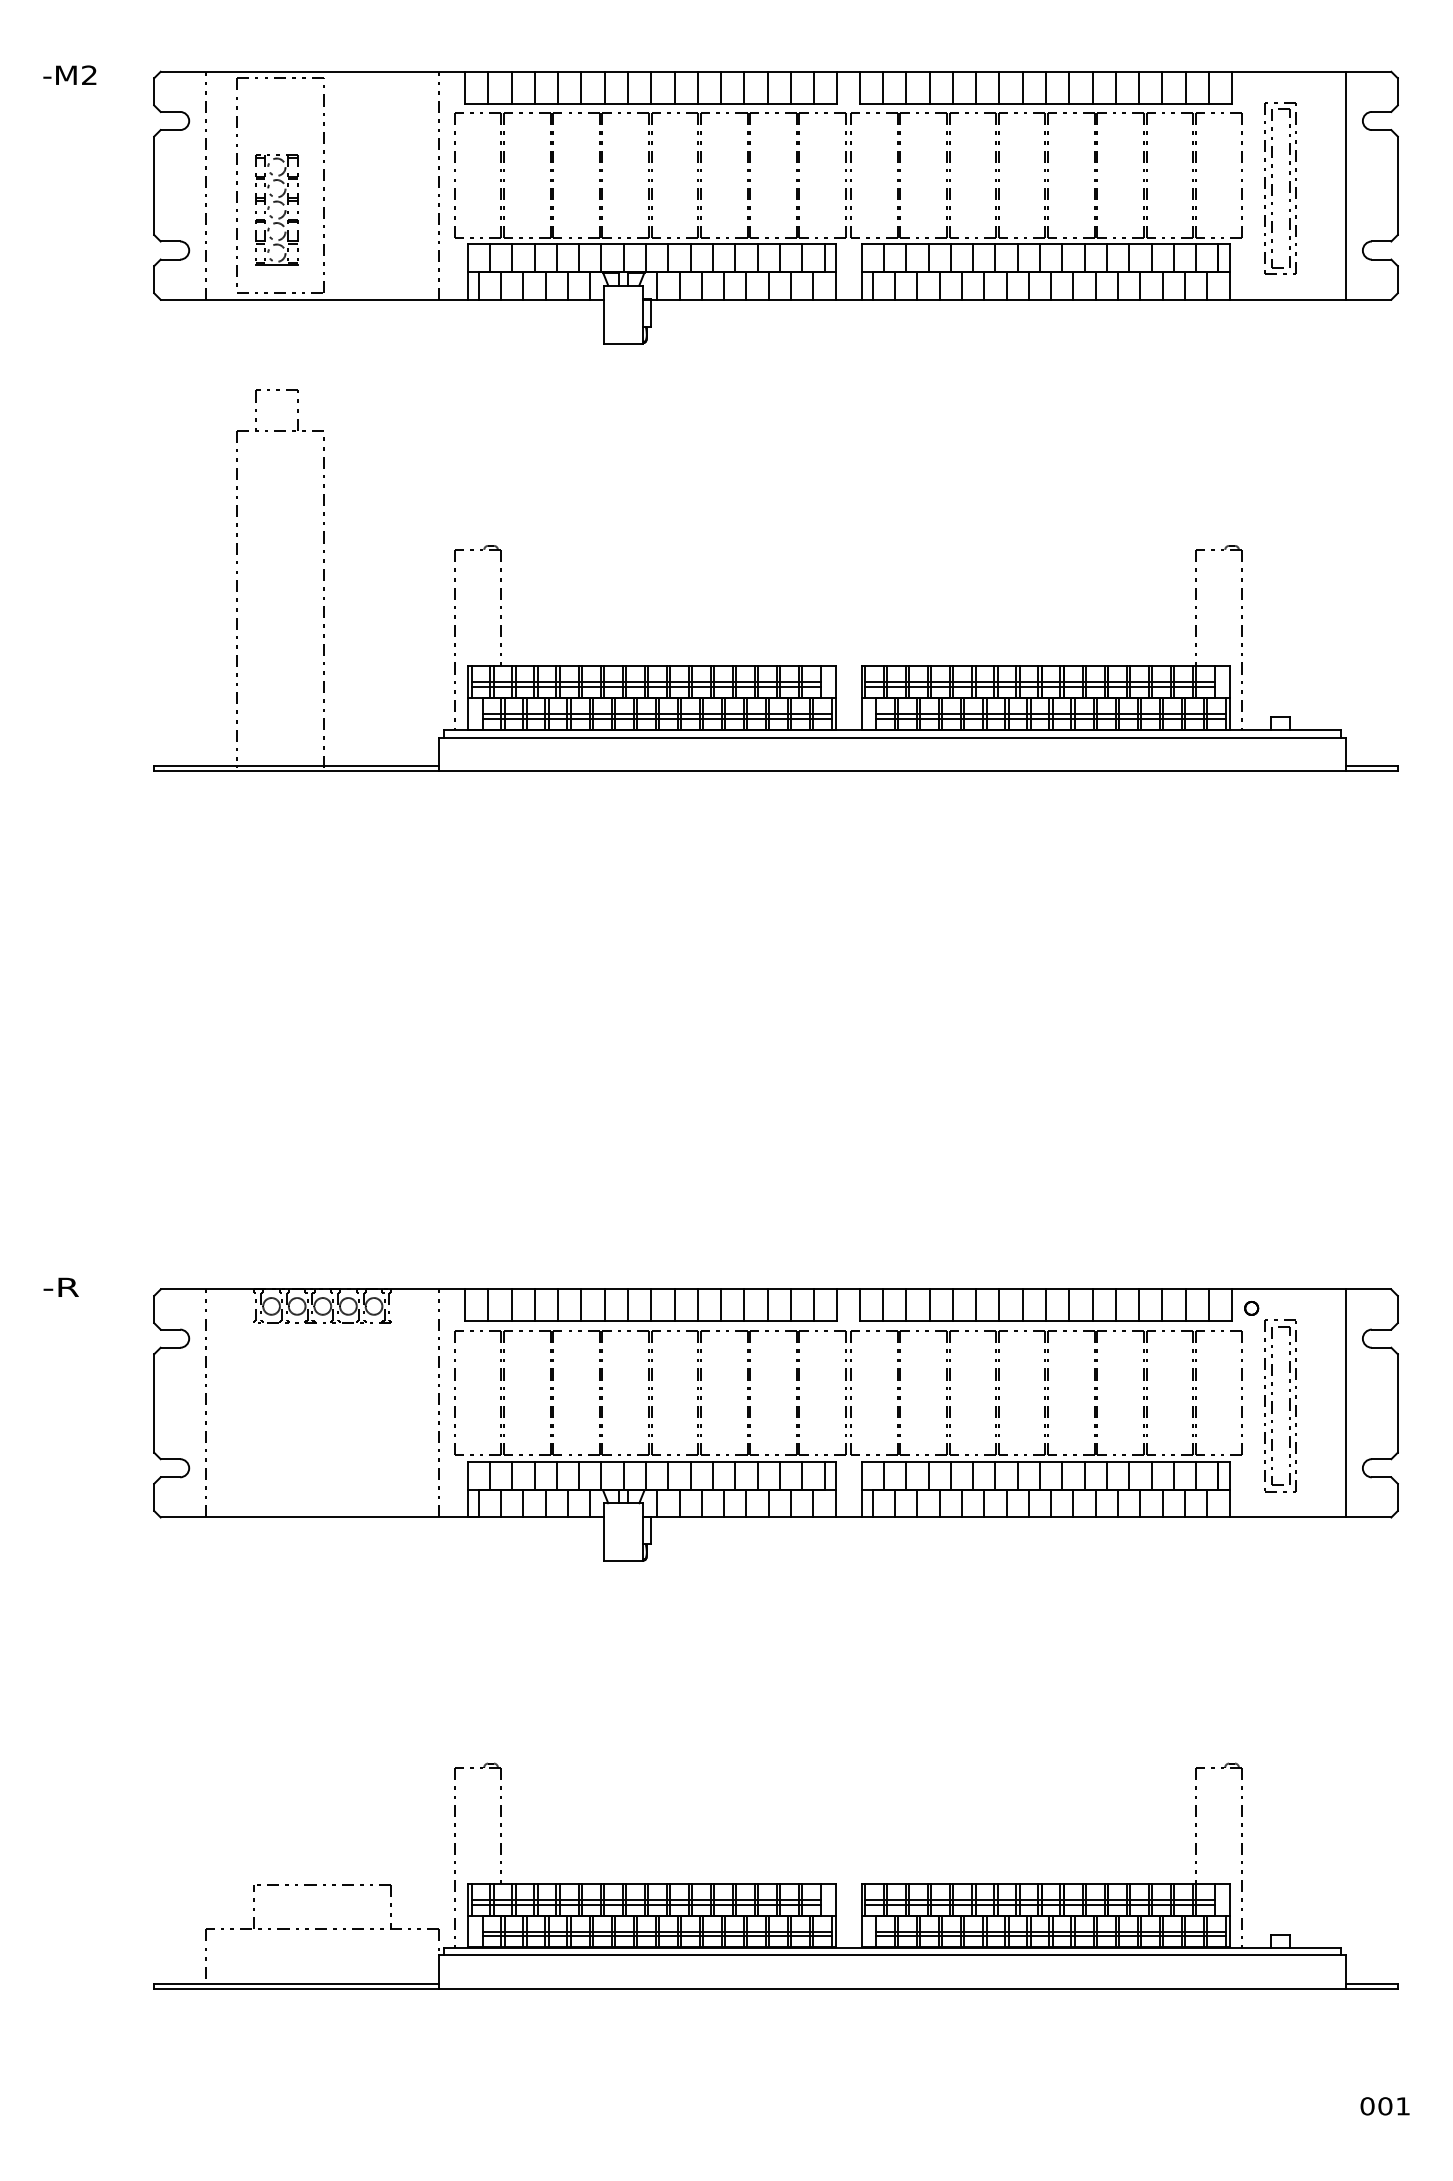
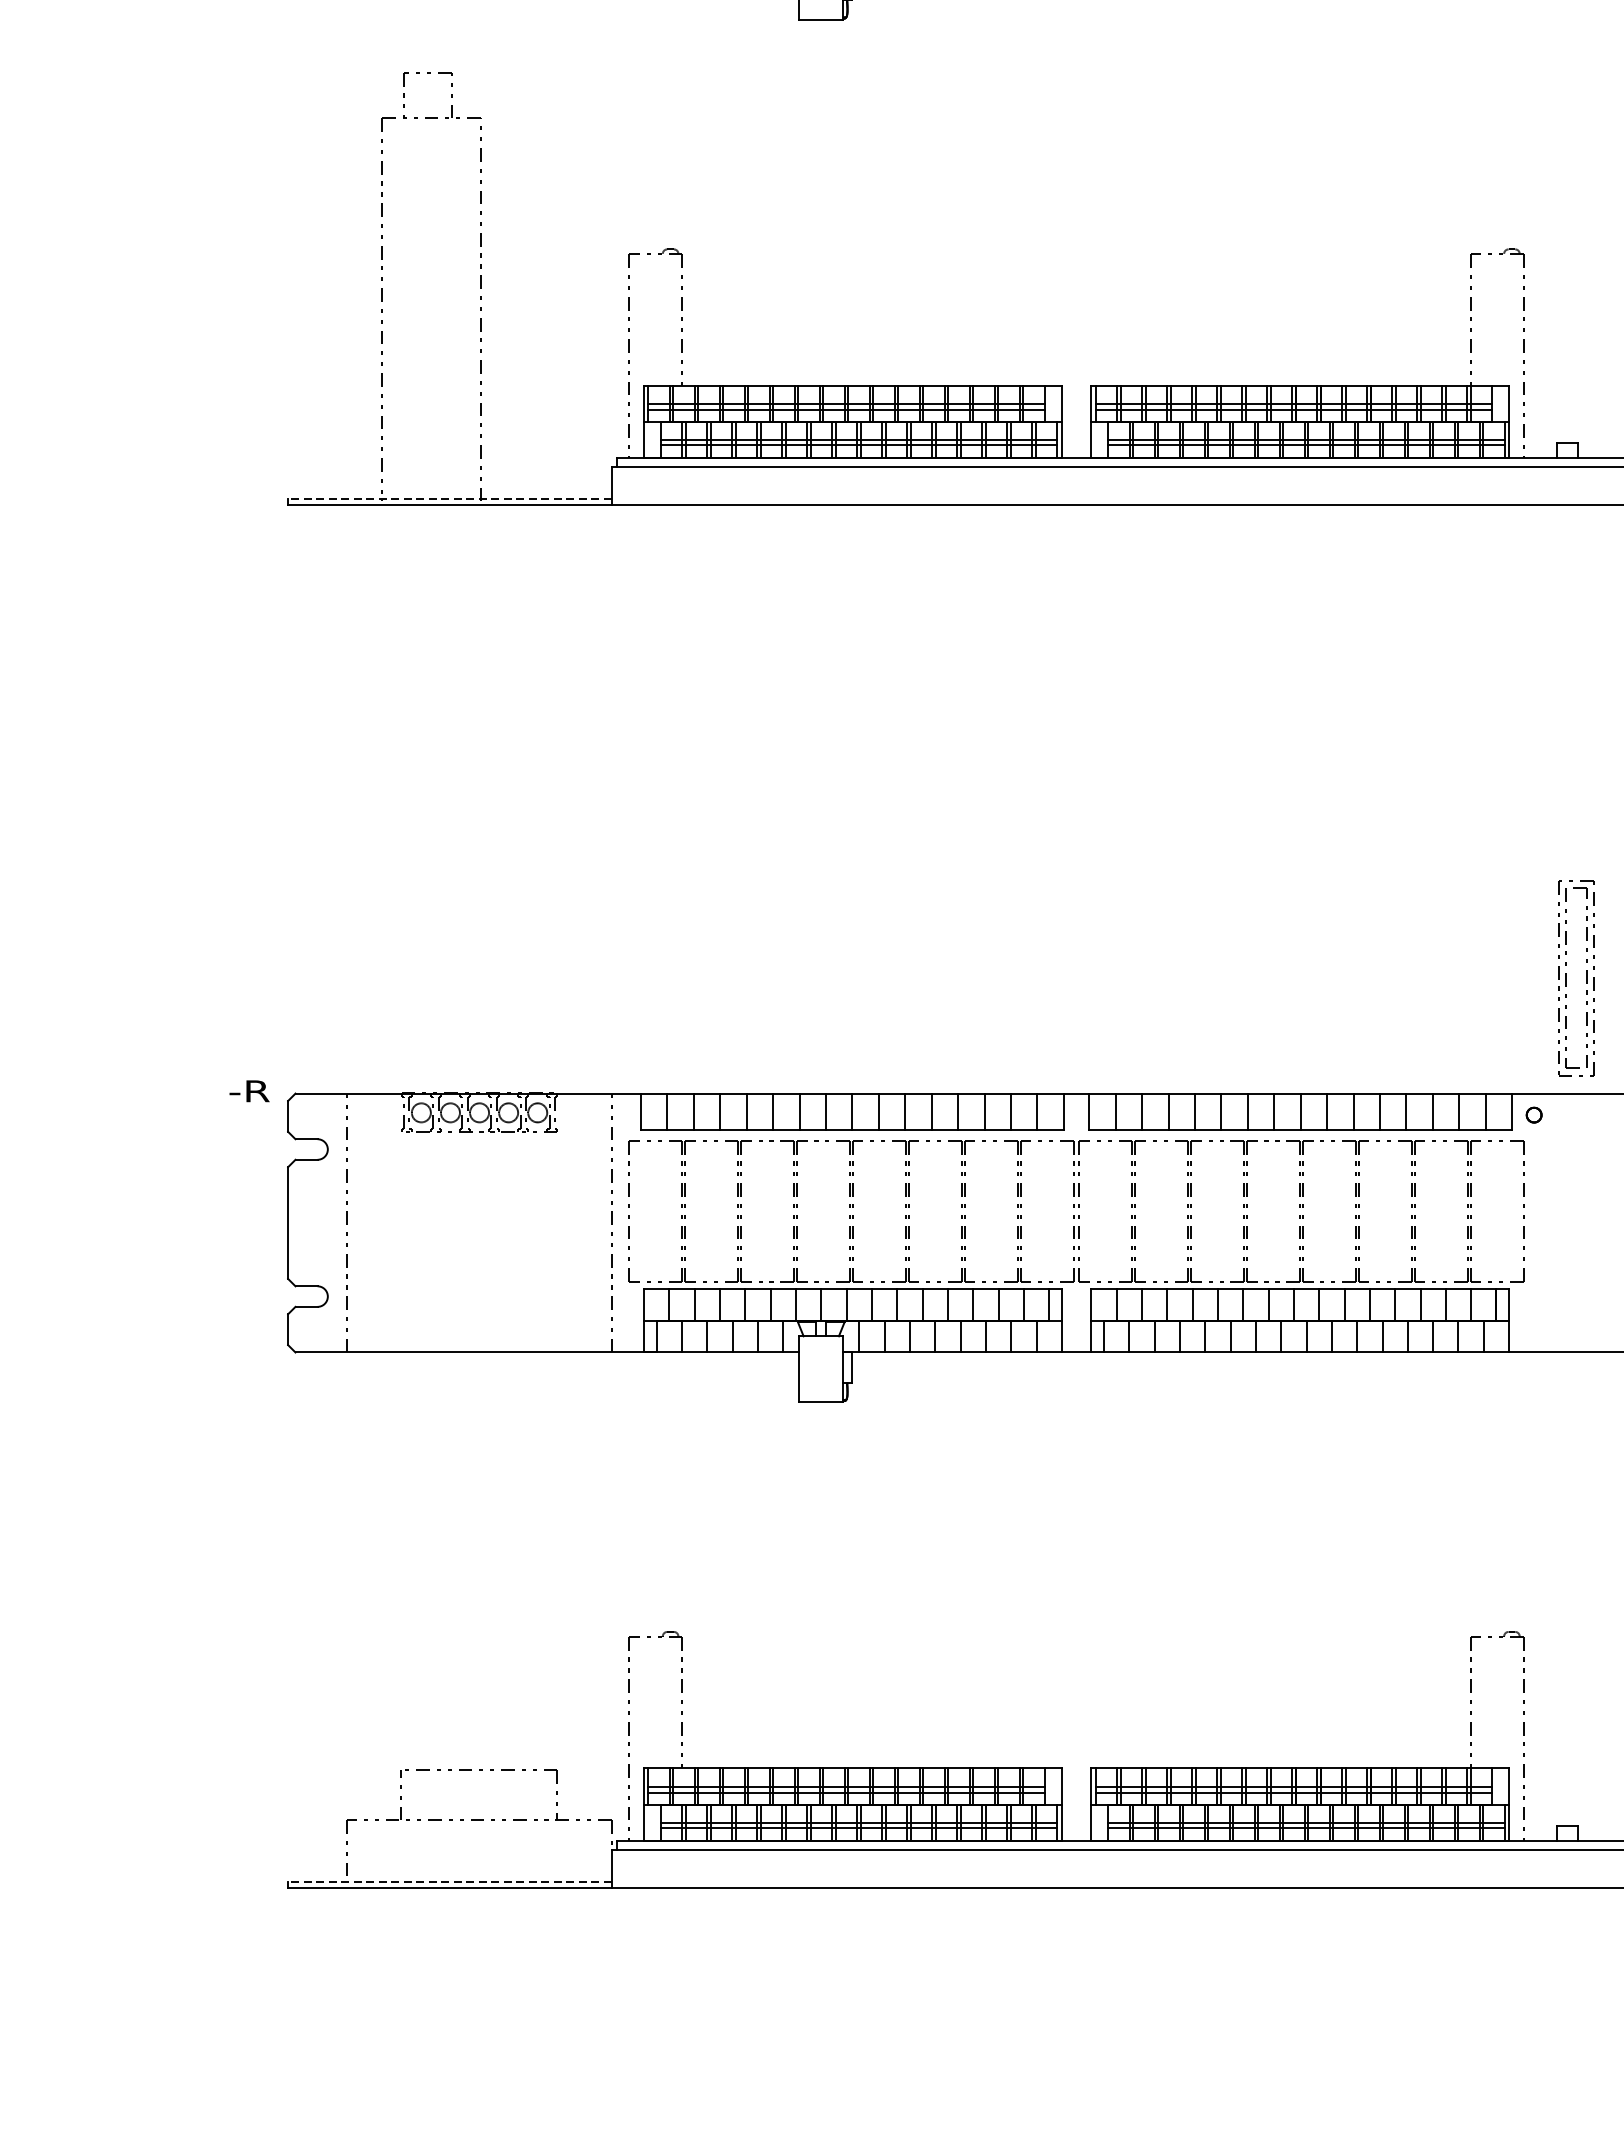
line: (296, 766) -> (449, 499), solid -> dashed
text: (60, 1286) -> (248, 1090), moved
part: (1272, 1405) -> (1566, 977), moved
line: (296, 1983) -> (449, 1881), solid -> dashed

